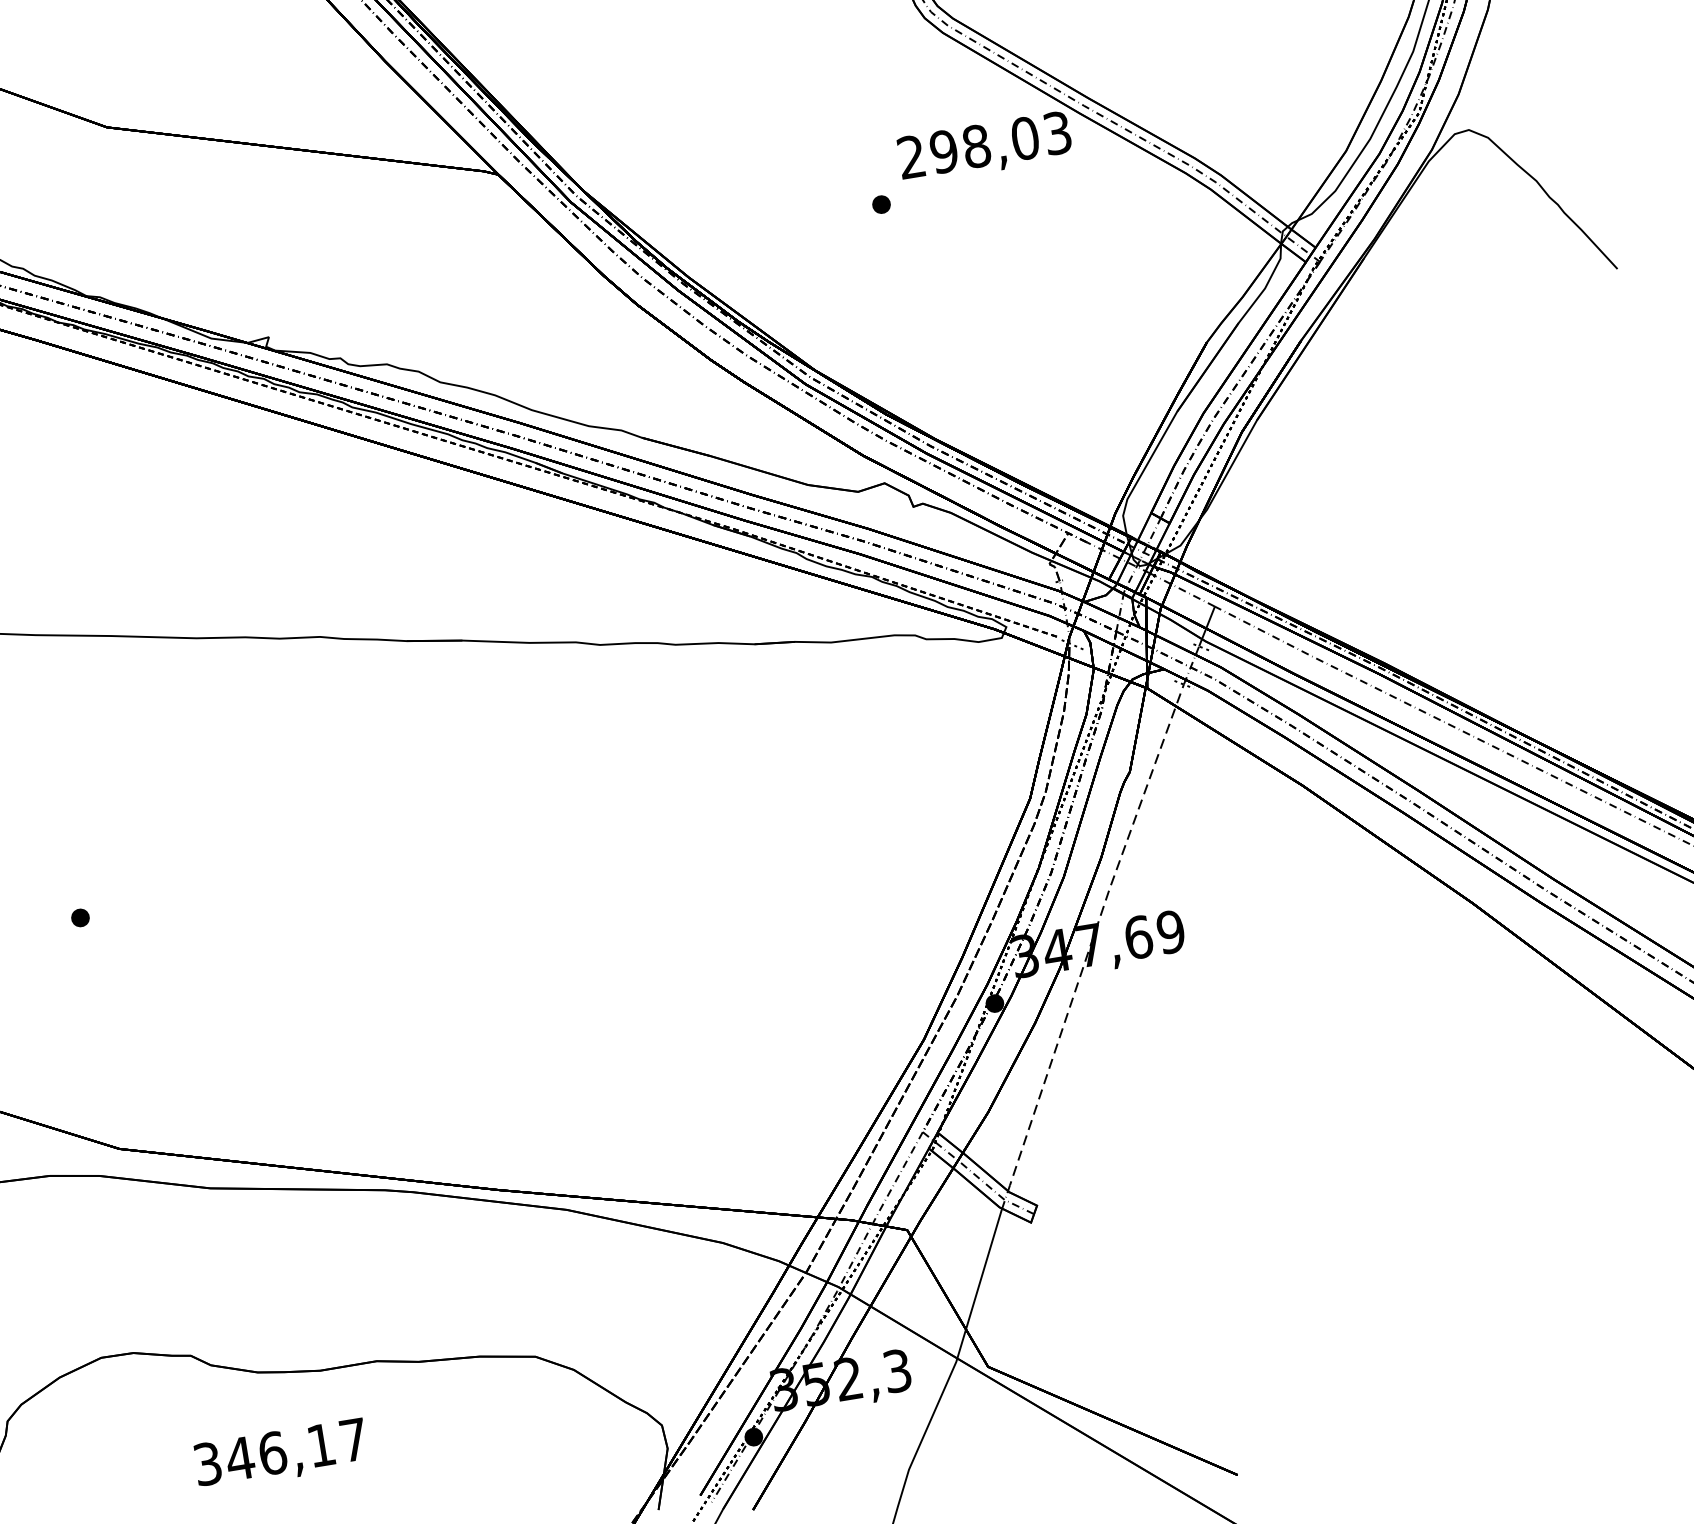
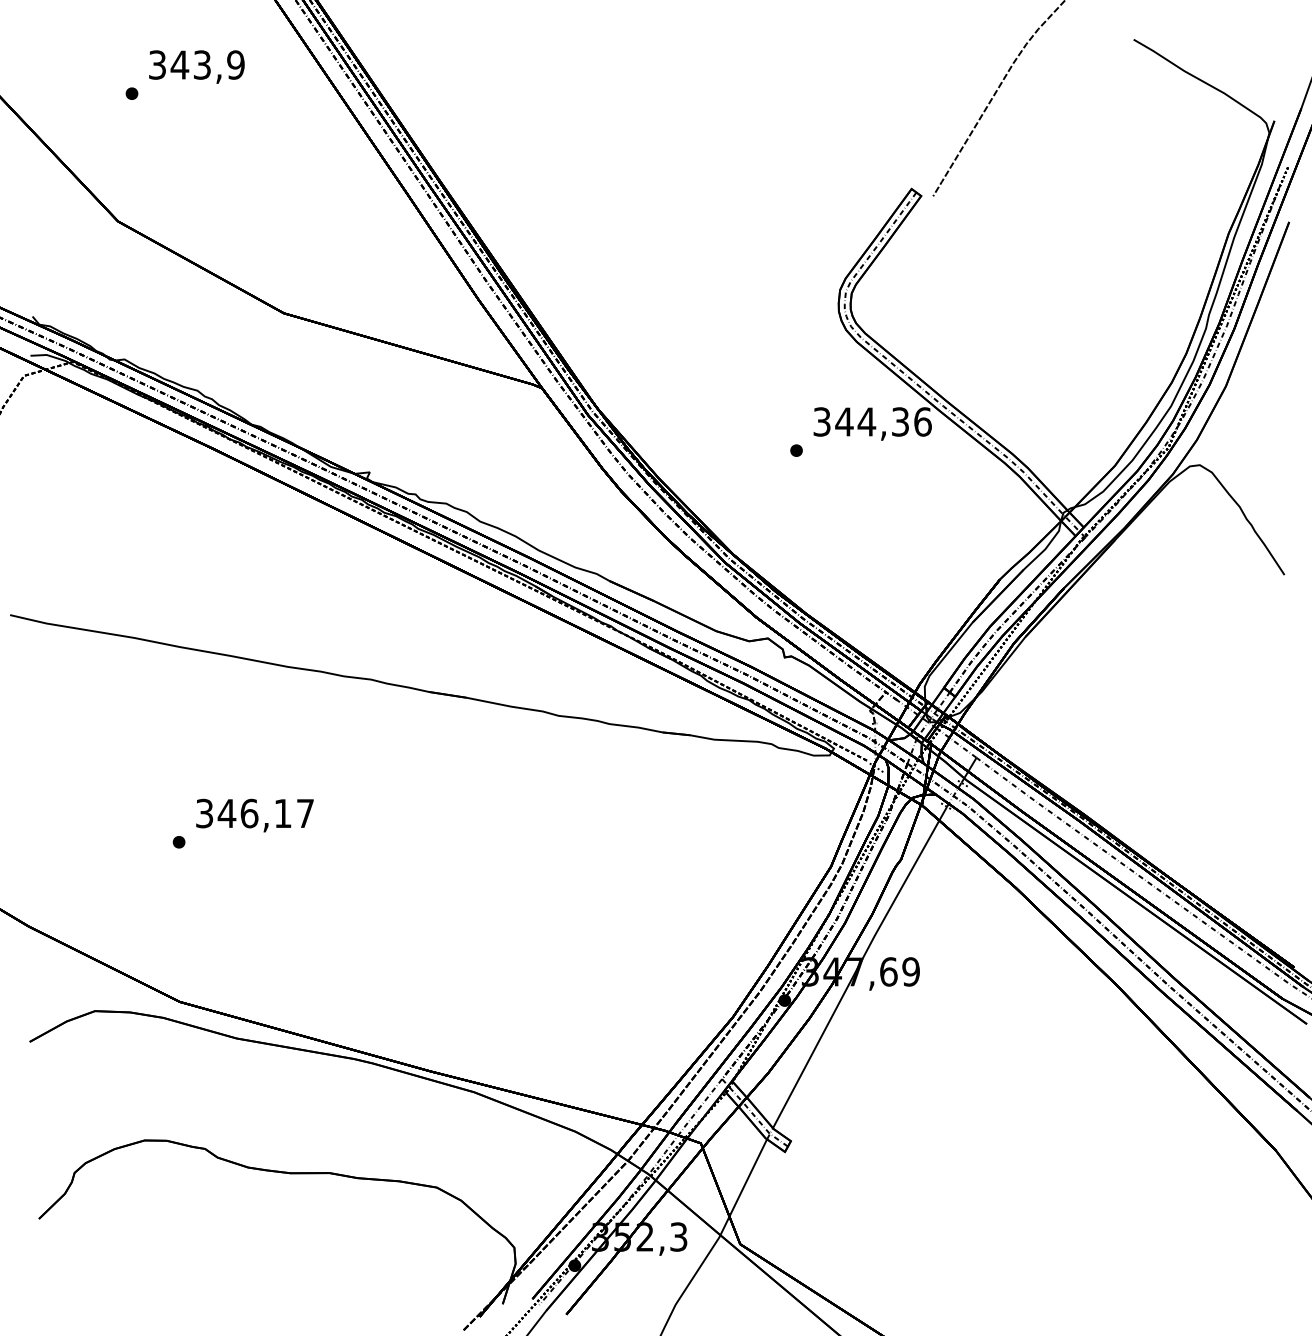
text: (984, 144) -> (872, 421), 298,03 -> 344,36
line: (1093, 936) -> (858, 966), dashed -> solid
text: (280, 1454) -> (254, 815), moved

